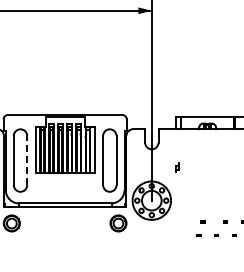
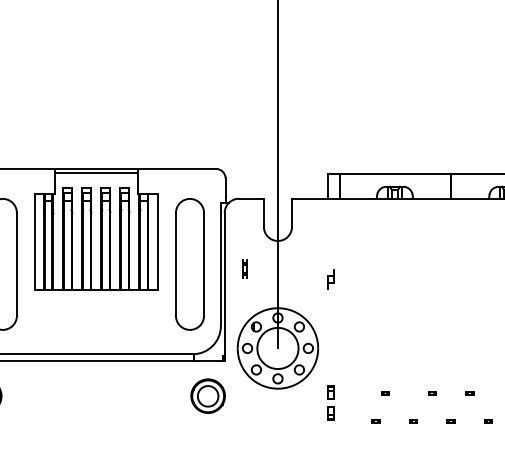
line: (27, 160) -> (17, 264), dashed -> solid
part: (135, 162) -> (243, 268), added
part: (177, 226) -> (331, 402), added

